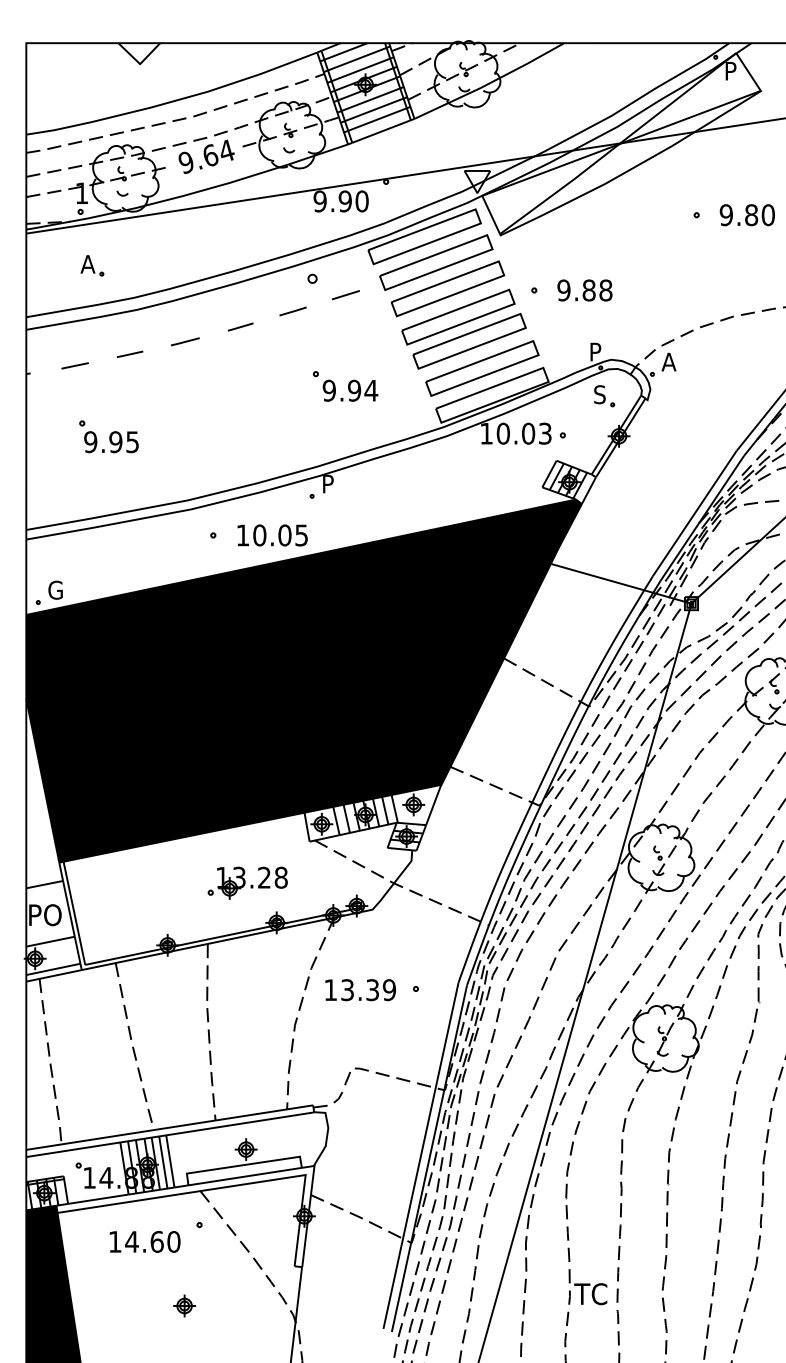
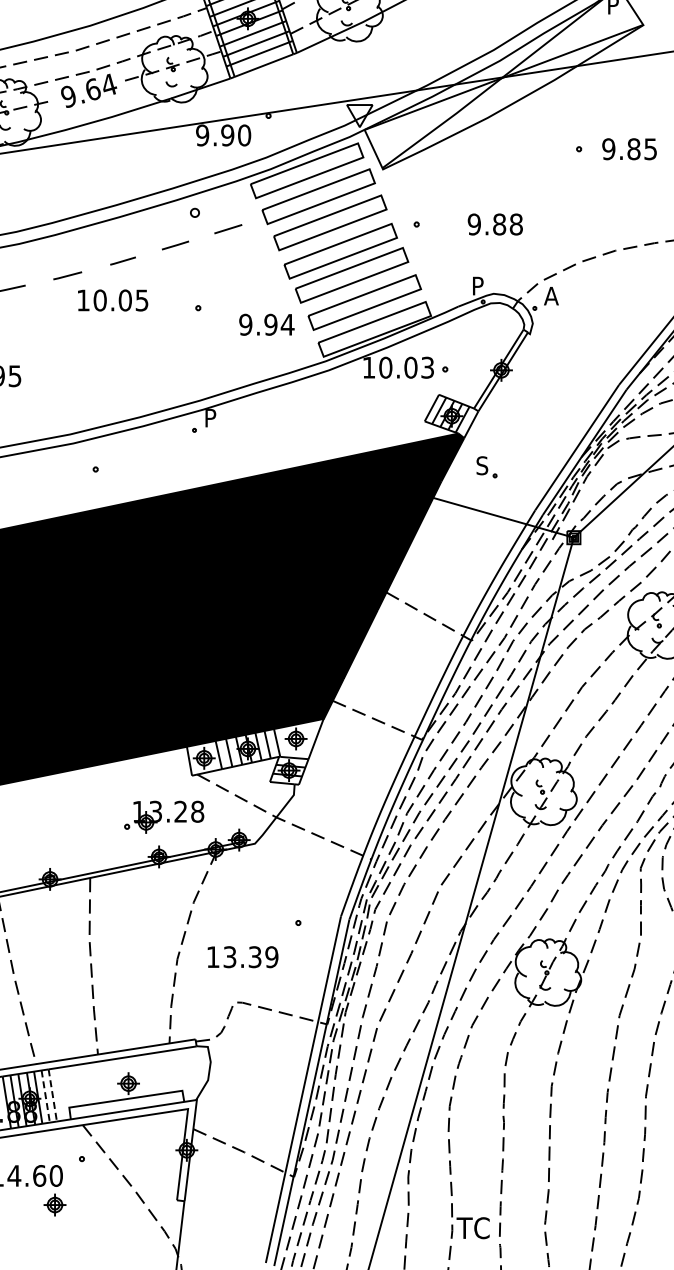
text: (767, 215) -> (649, 149), 9.80 -> 9.85
text: (584, 290) -> (494, 224), moved
text: (350, 390) -> (266, 324), moved
part: (604, 396) -> (486, 467), moved
text: (272, 535) -> (112, 300), moved
part: (247, 882) -> (163, 816), moved
text: (360, 990) -> (242, 957), moved
line: (170, 1161) -> (52, 1095), solid -> dashed
line: (163, 1162) -> (45, 1096), solid -> dashed
part: (184, 1305) -> (54, 1204), moved

